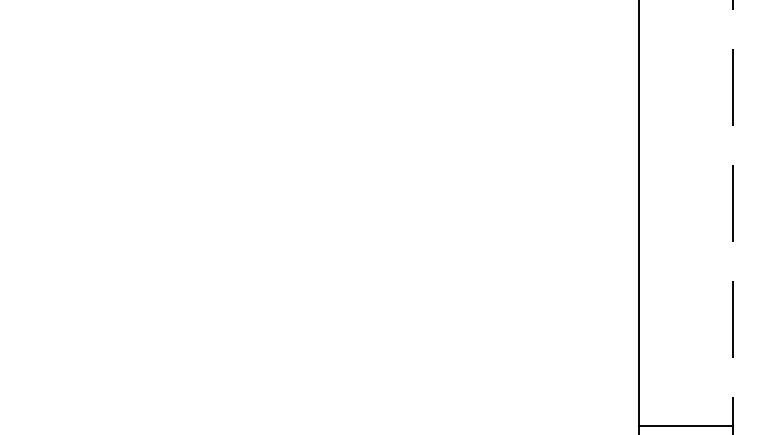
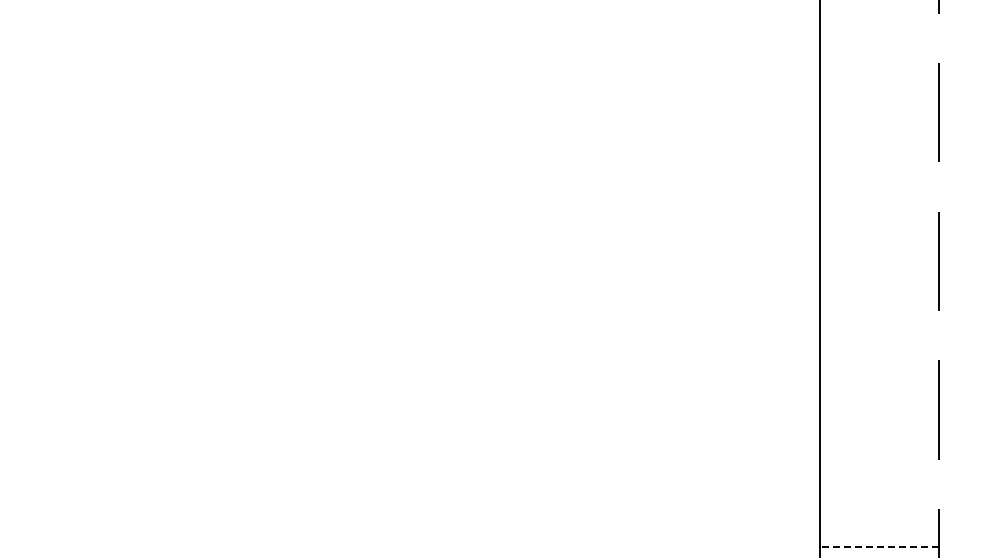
line: (686, 426) -> (879, 546), solid -> dashed

